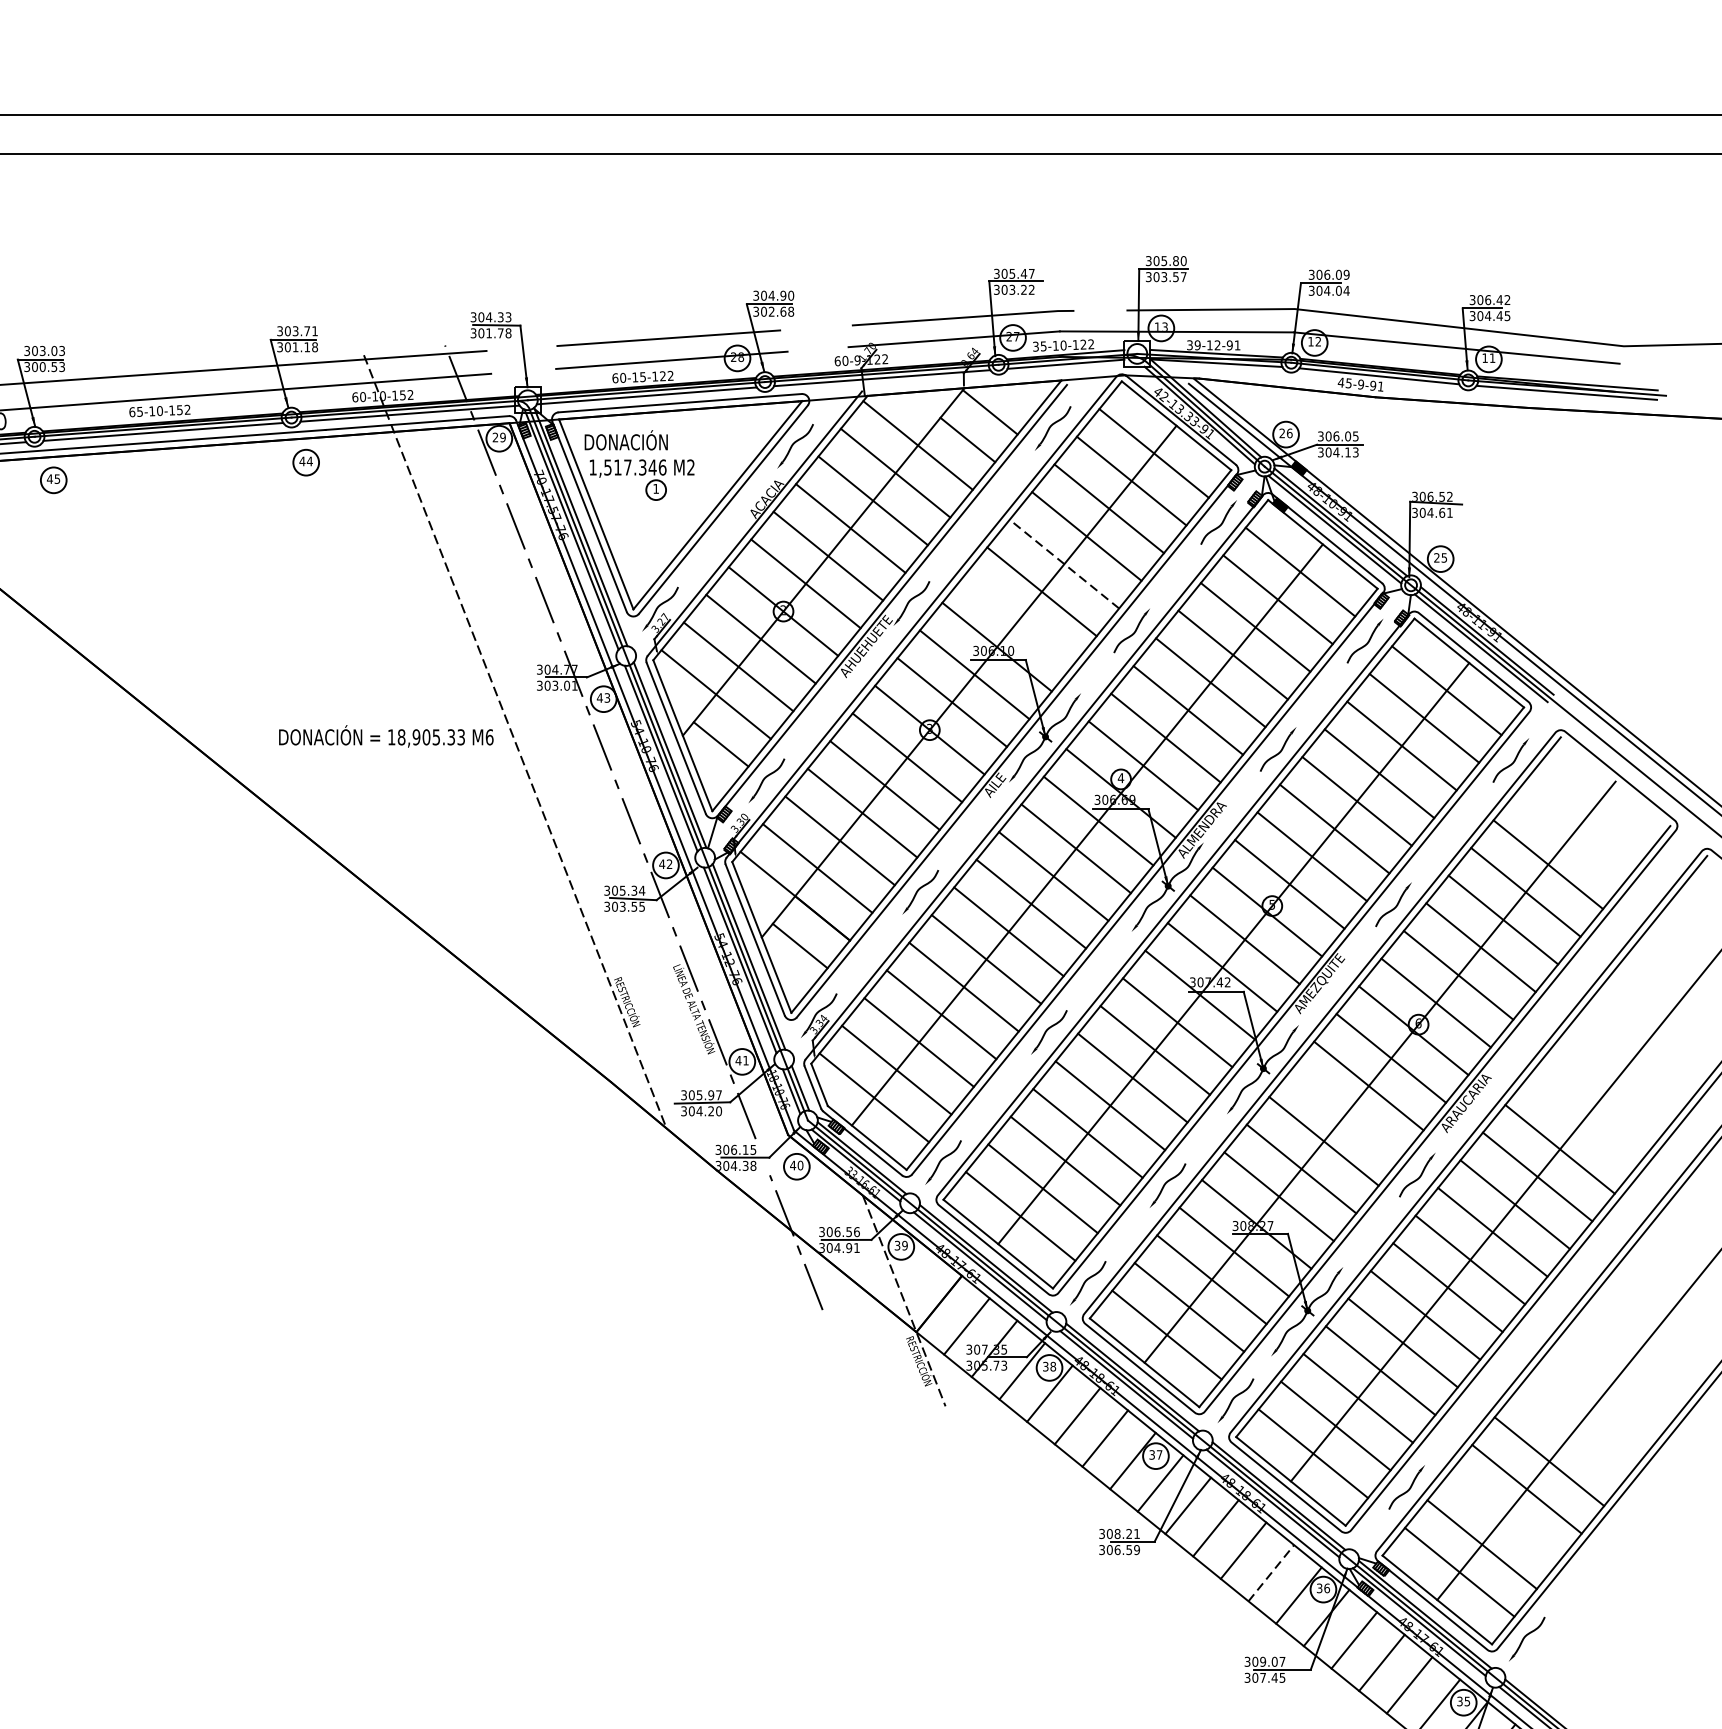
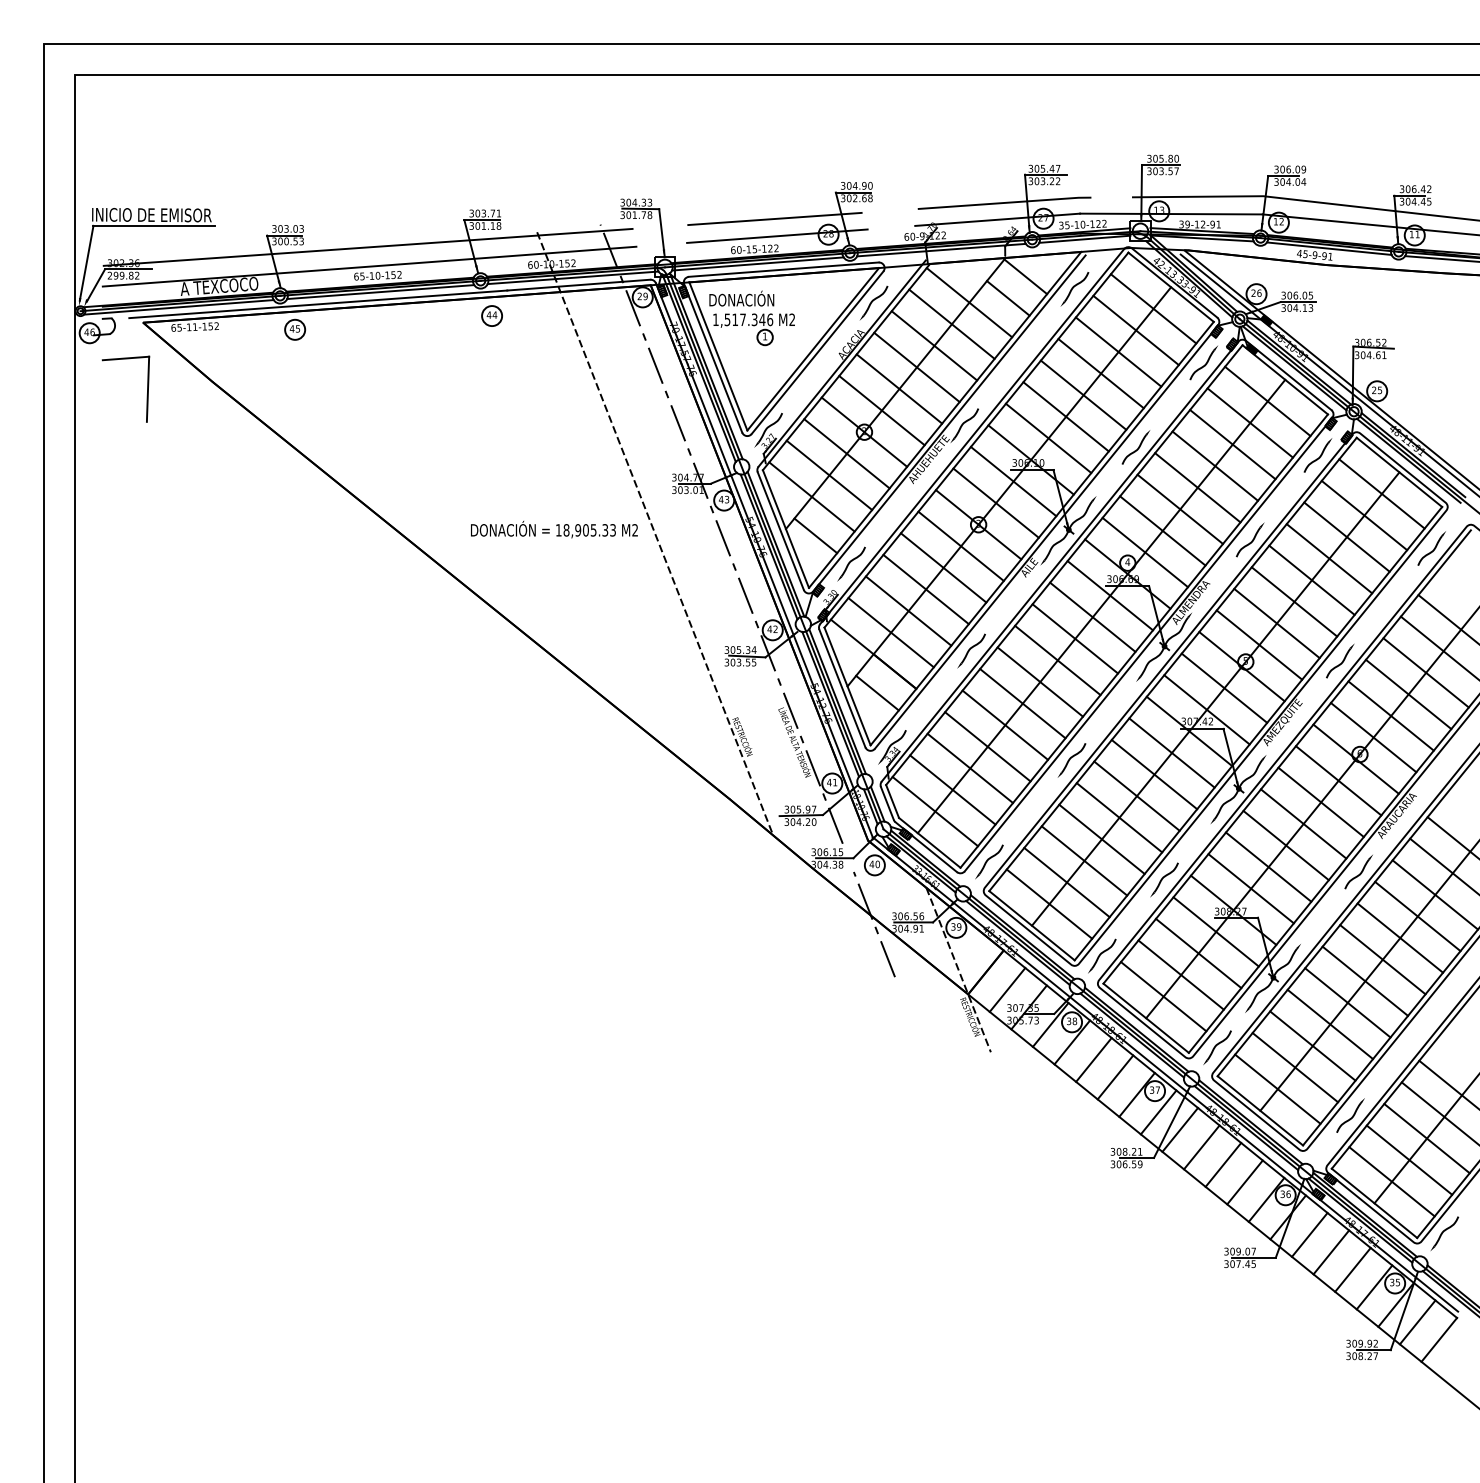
line: (1064, 564) -> (1083, 395), dashed -> solid
line: (1019, 619) -> (1048, 438), added
text: (490, 737) -> (635, 530), M6 -> M2
line: (1346, 1113) -> (1303, 823), added
line: (1503, 1516) -> (1426, 1138), added
line: (1271, 1573) -> (1245, 1182), dashed -> solid

